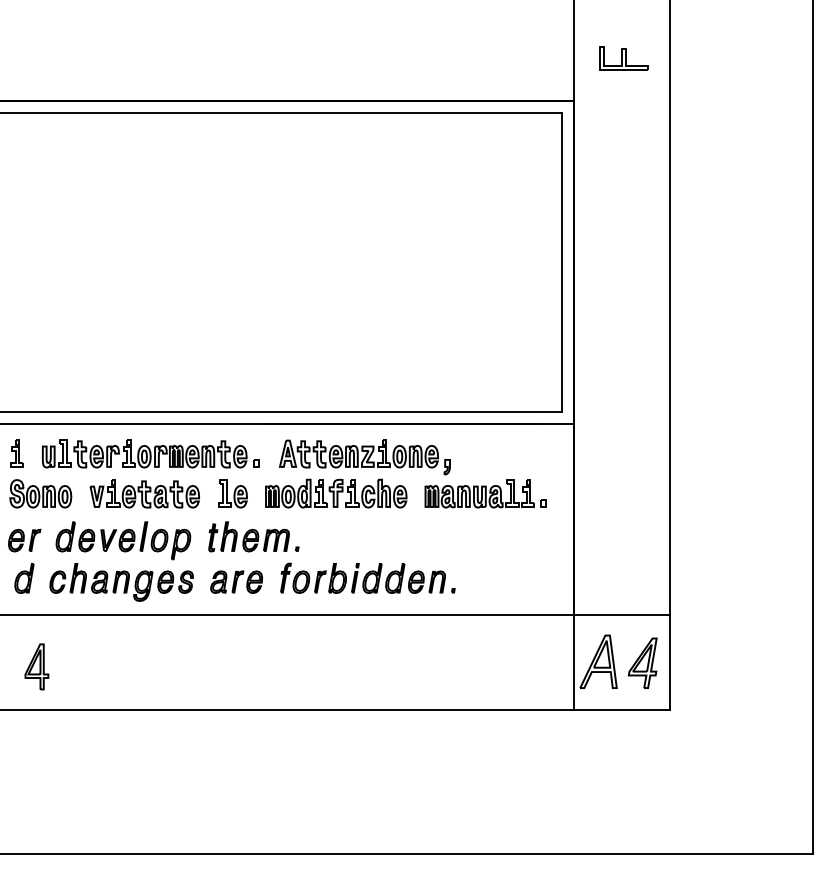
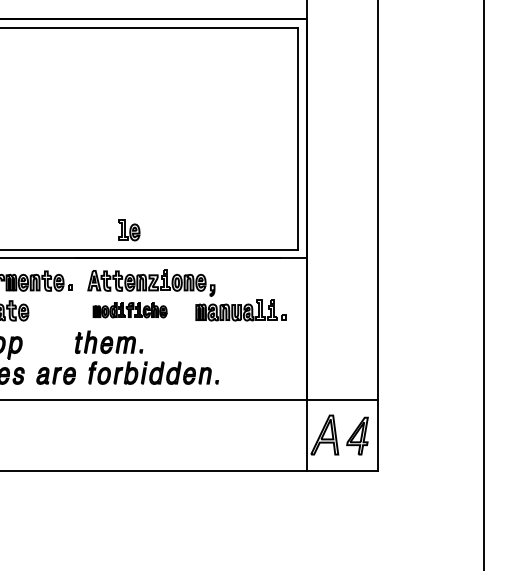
part: (232, 493) -> (128, 230), moved
part: (336, 493) -> (130, 310), size x0.7
part: (253, 536) -> (108, 342), moved

